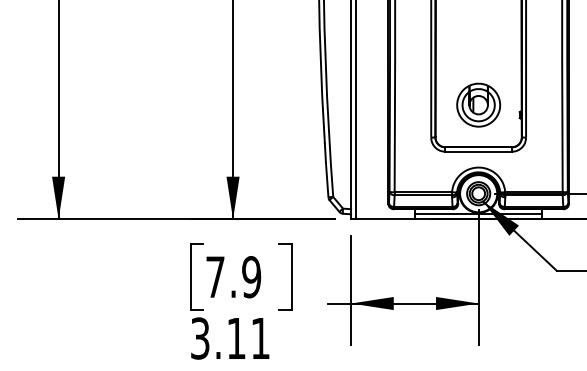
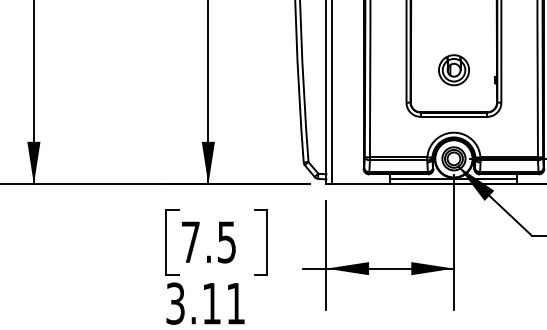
part: (478, 104) -> (453, 69), size x0.7
text: (251, 277) -> (226, 242), 7.9 -> 7.5

